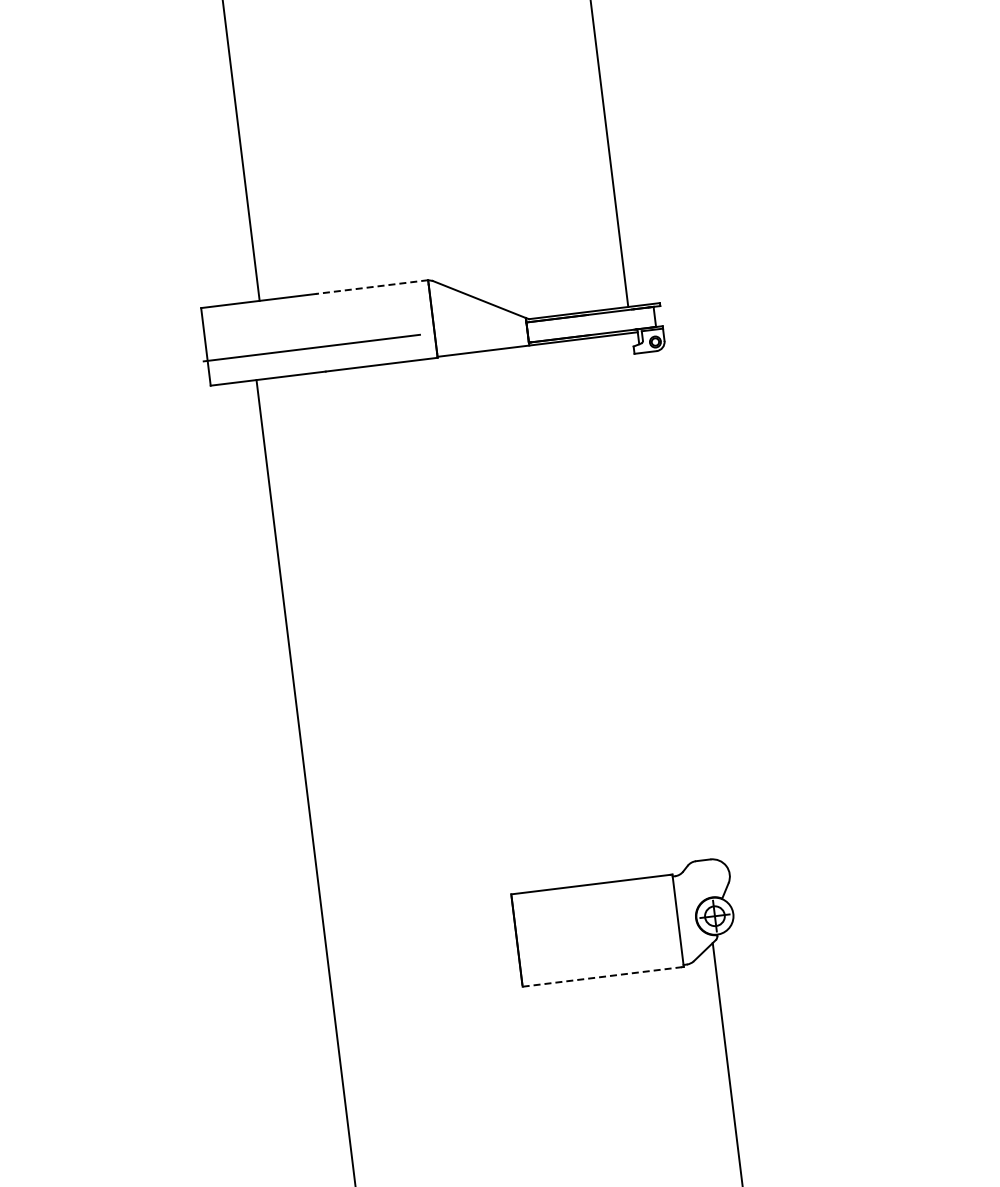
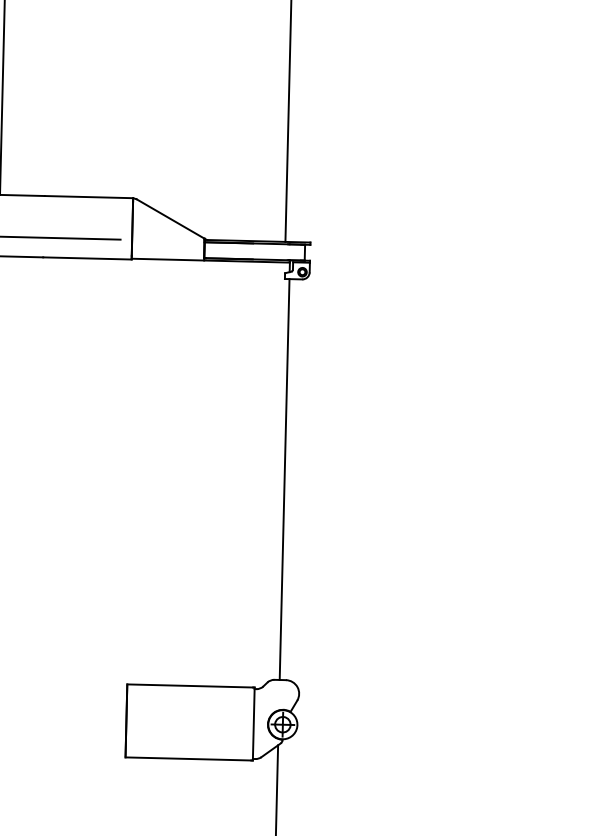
line: (371, 287) -> (88, 197), dashed -> solid
line: (671, 606) -> (284, 479), added
line: (602, 976) -> (188, 758), dashed -> solid

